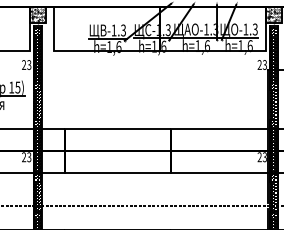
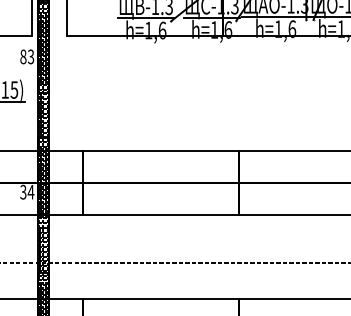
text: (24, 64) -> (24, 56), 23 -> 83
text: (26, 157) -> (26, 192), 23 -> 34

